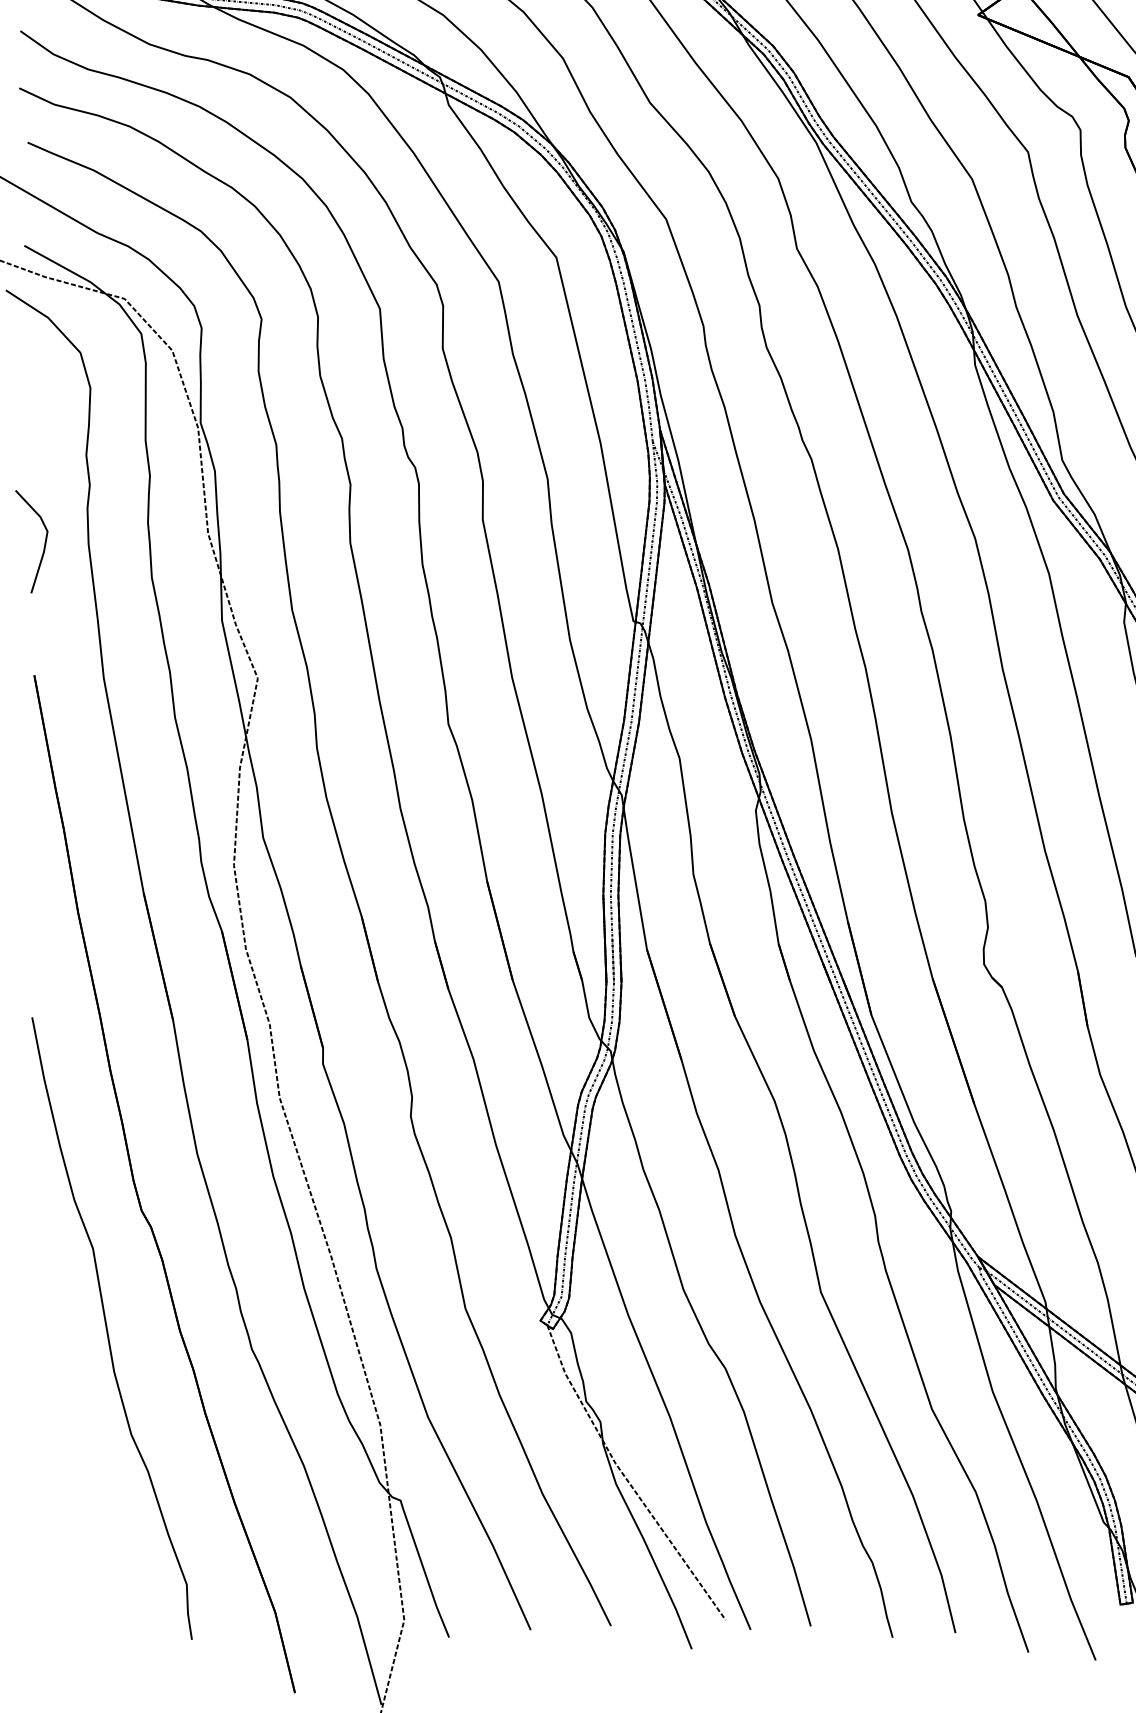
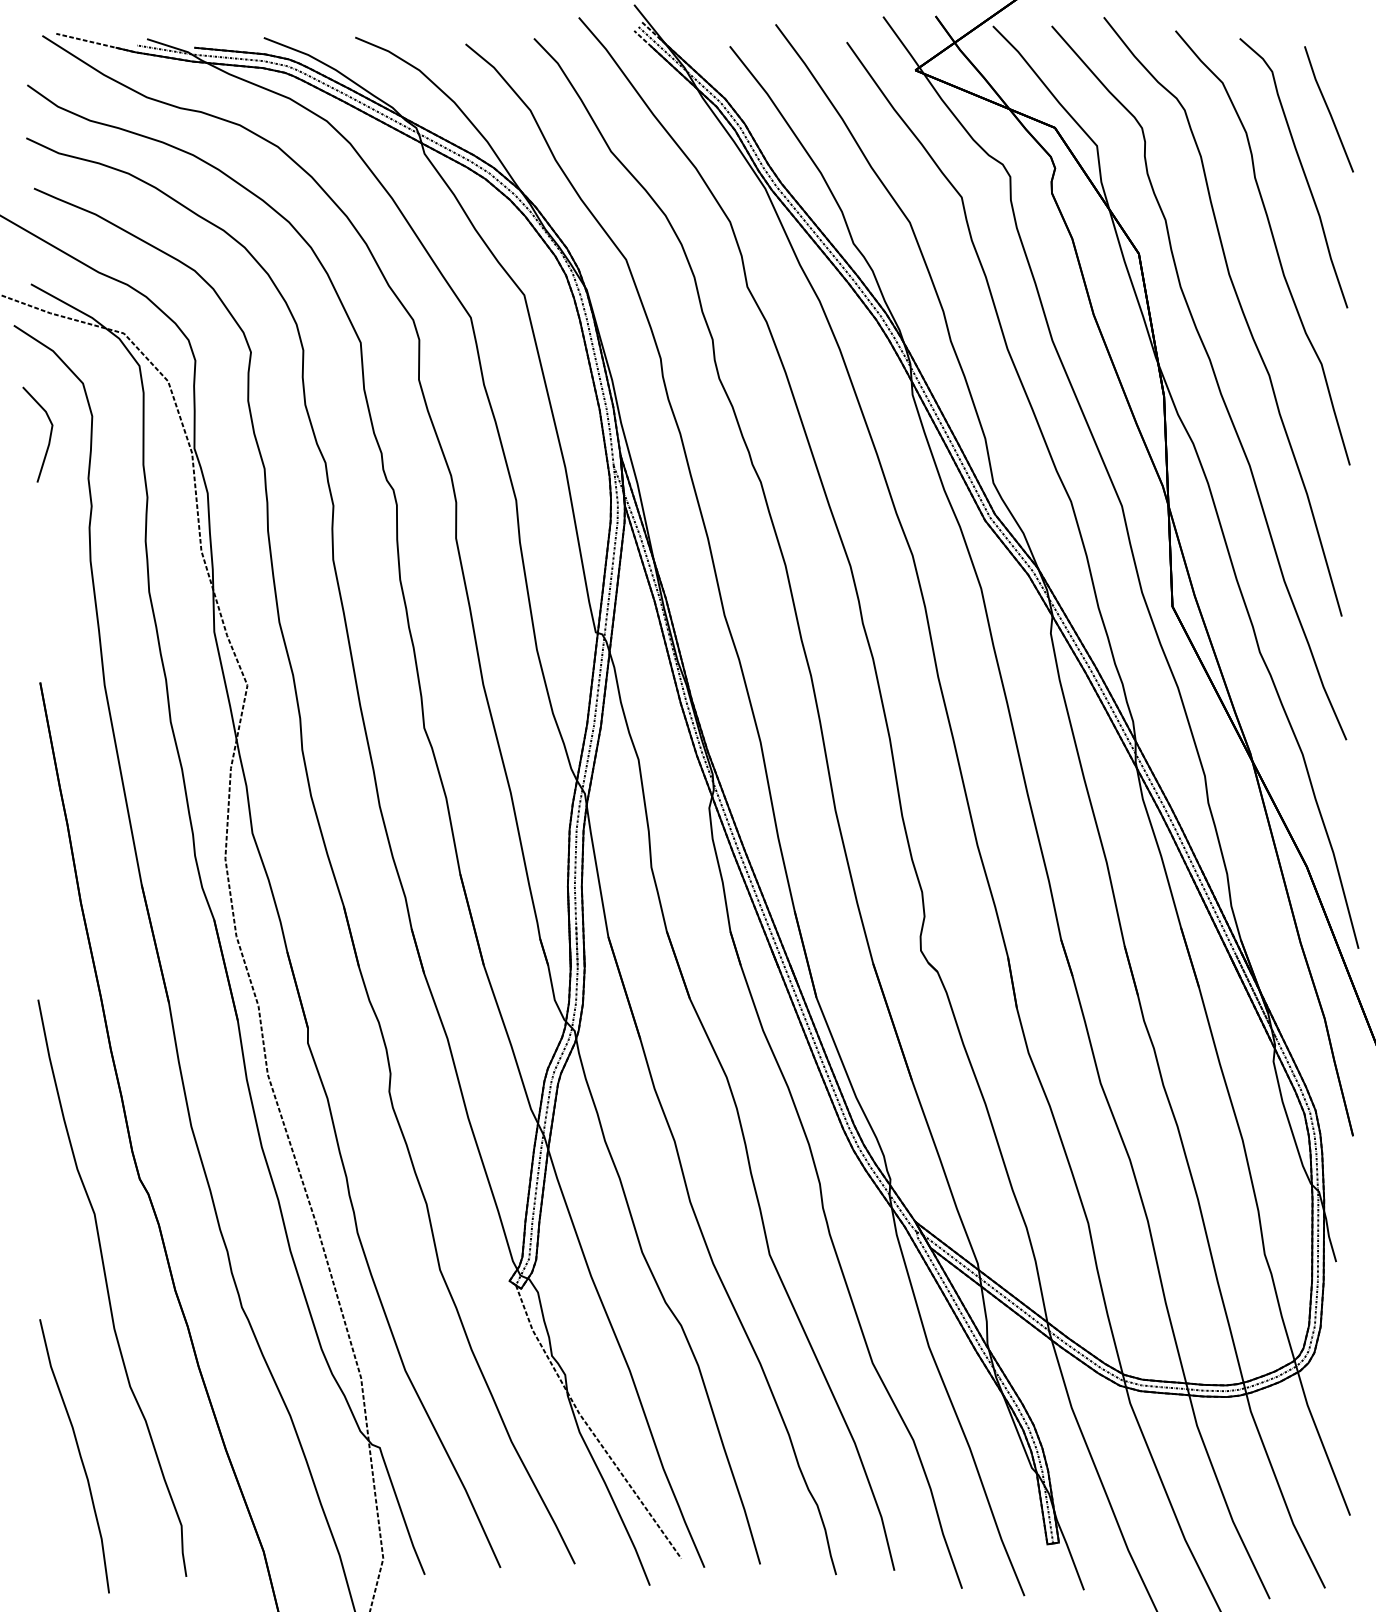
line: (44, 542) -> (49, 435), moved
curve: (75, 1506) -> (78, 1453), added

